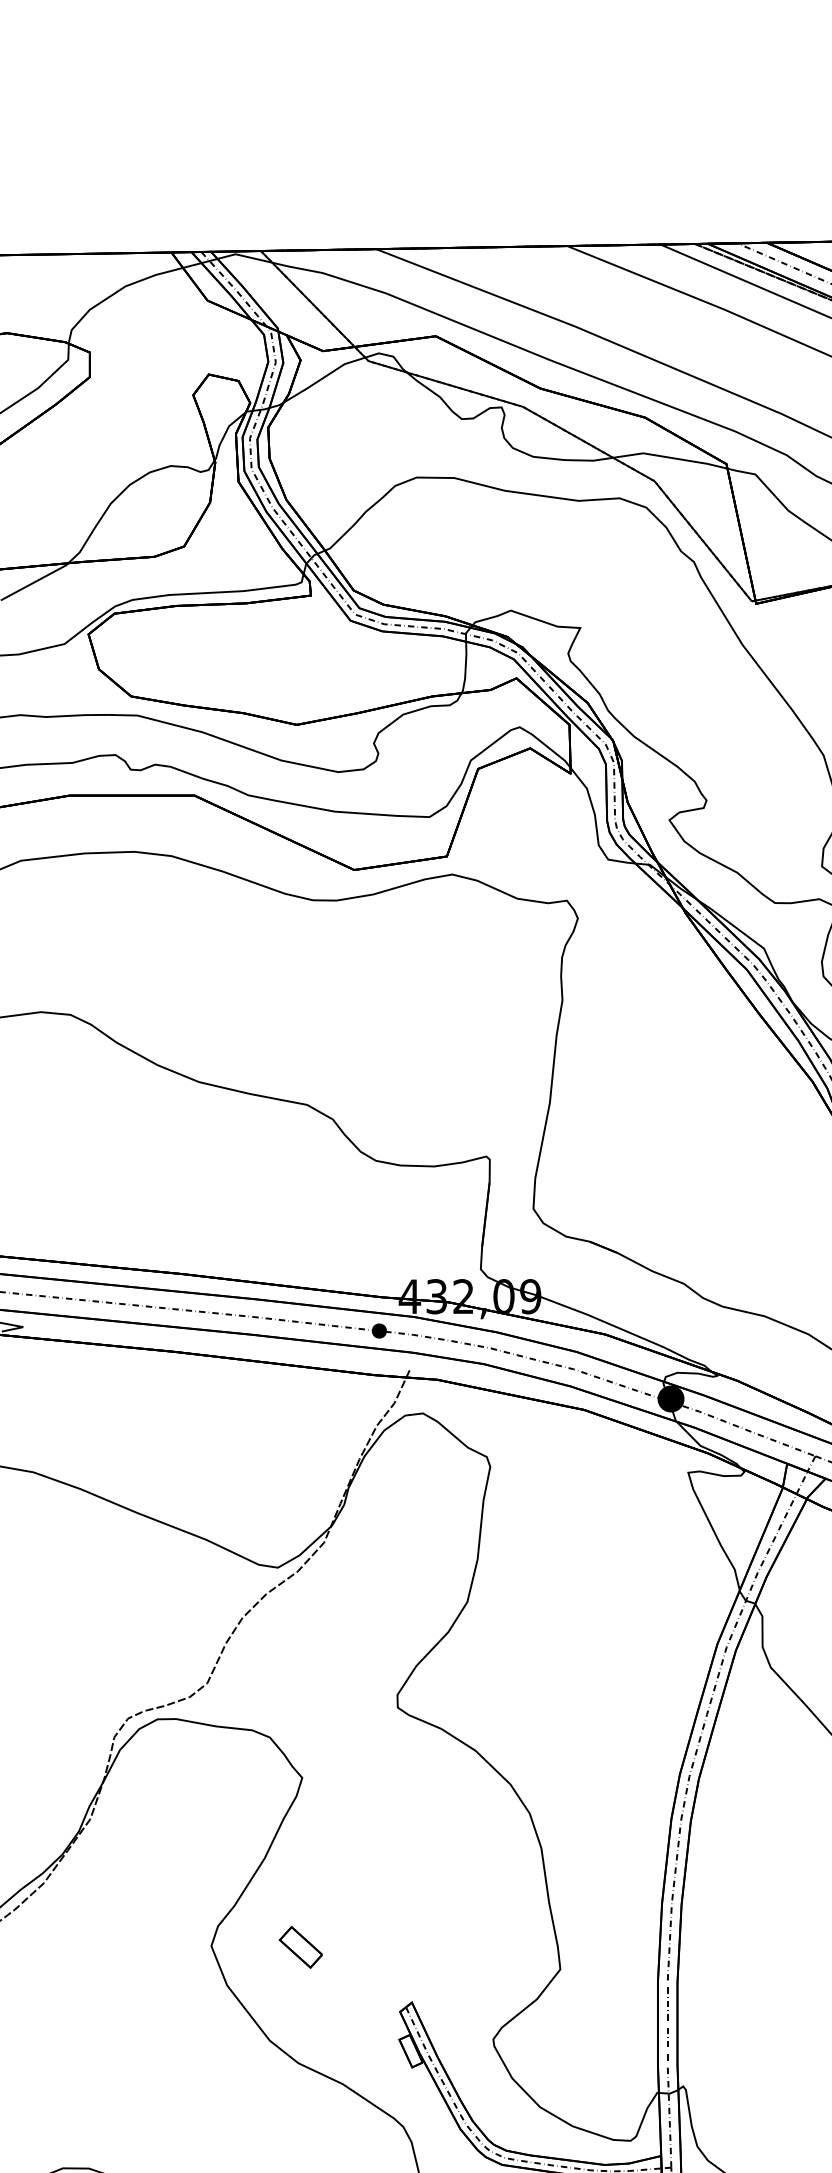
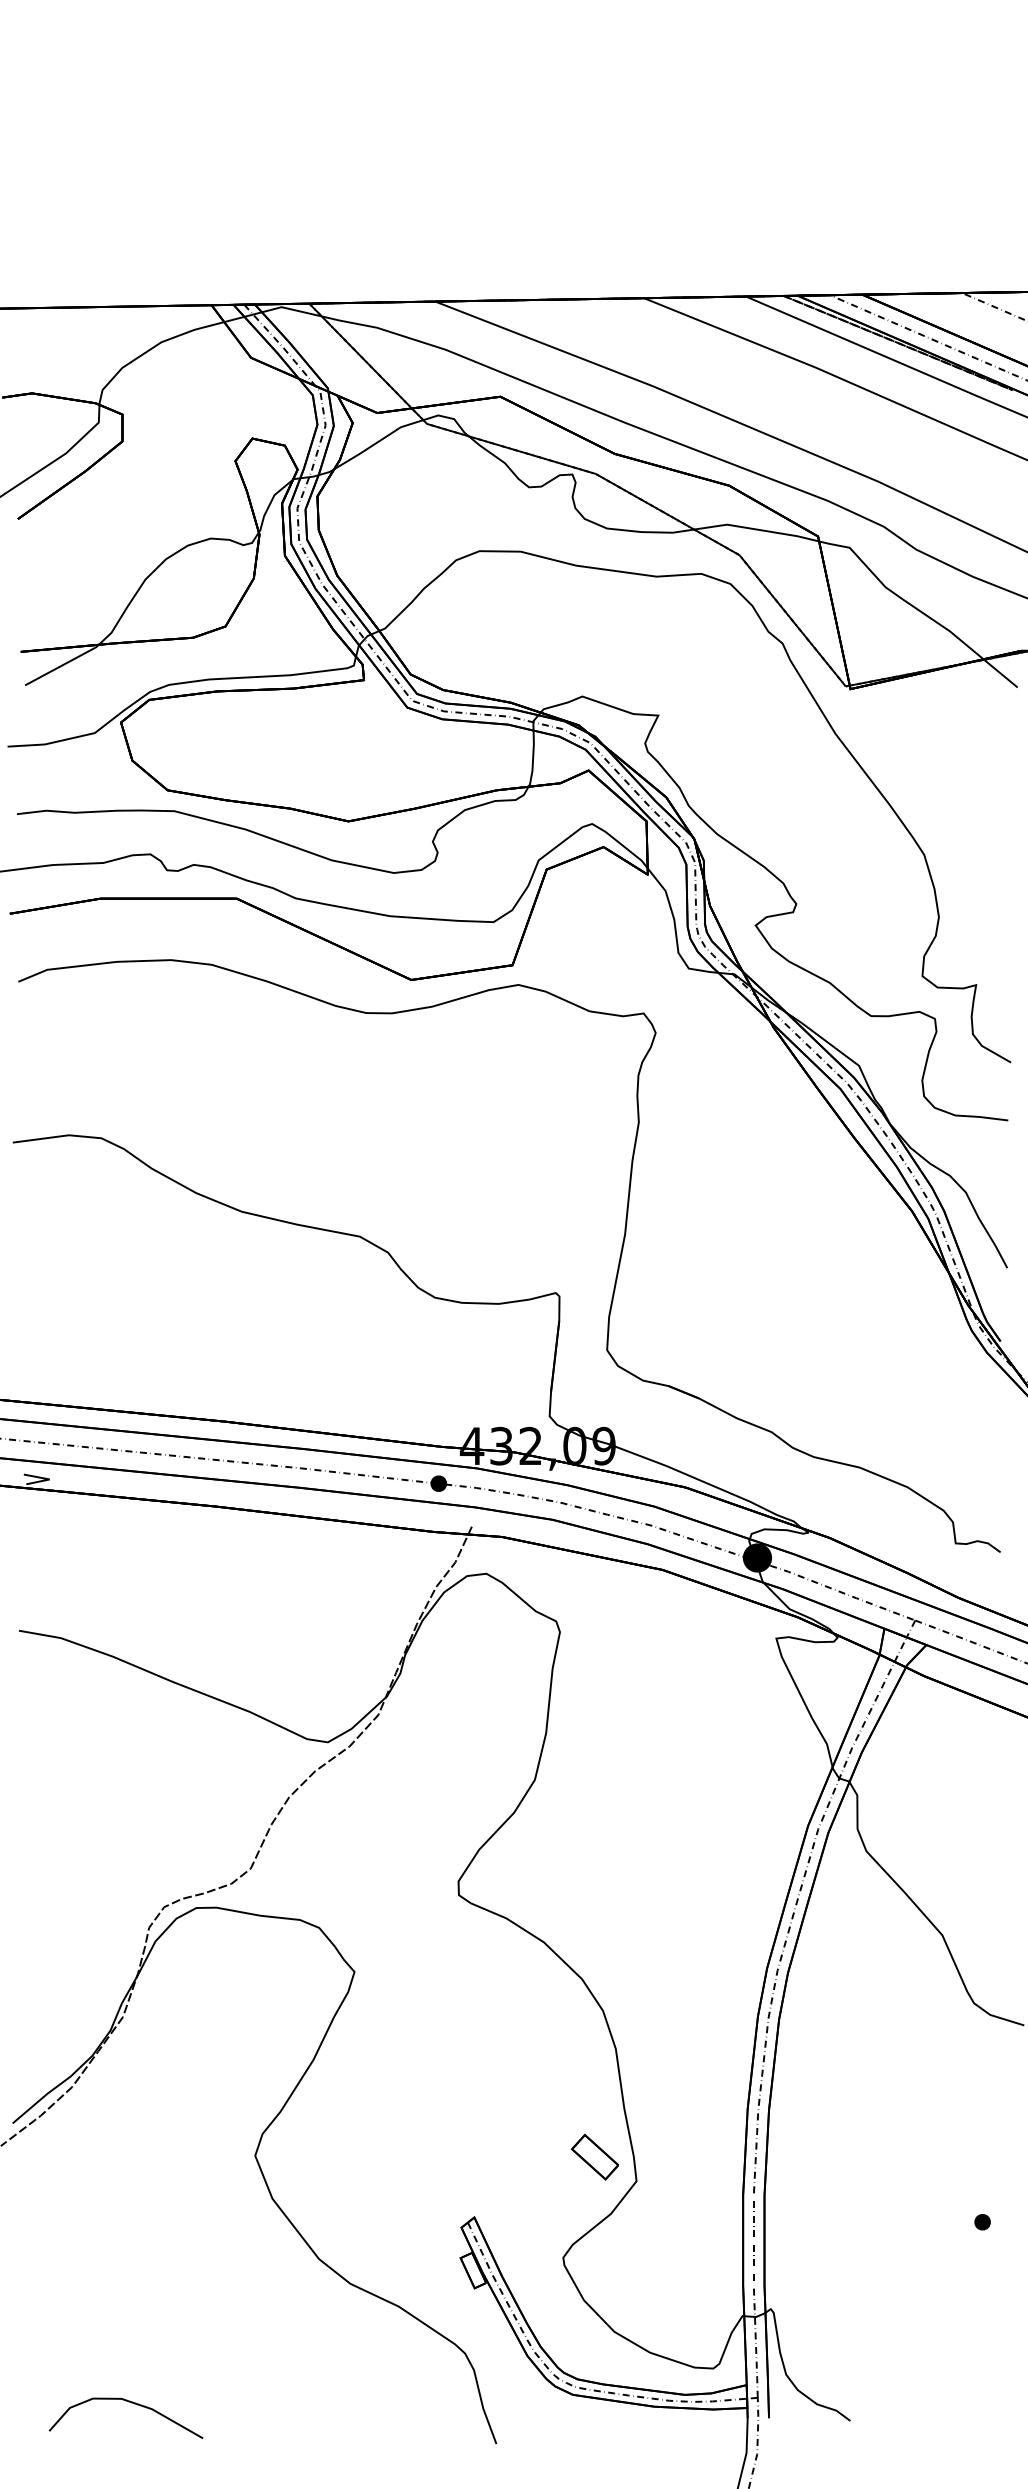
part: (300, 1946) -> (594, 2156), moved

